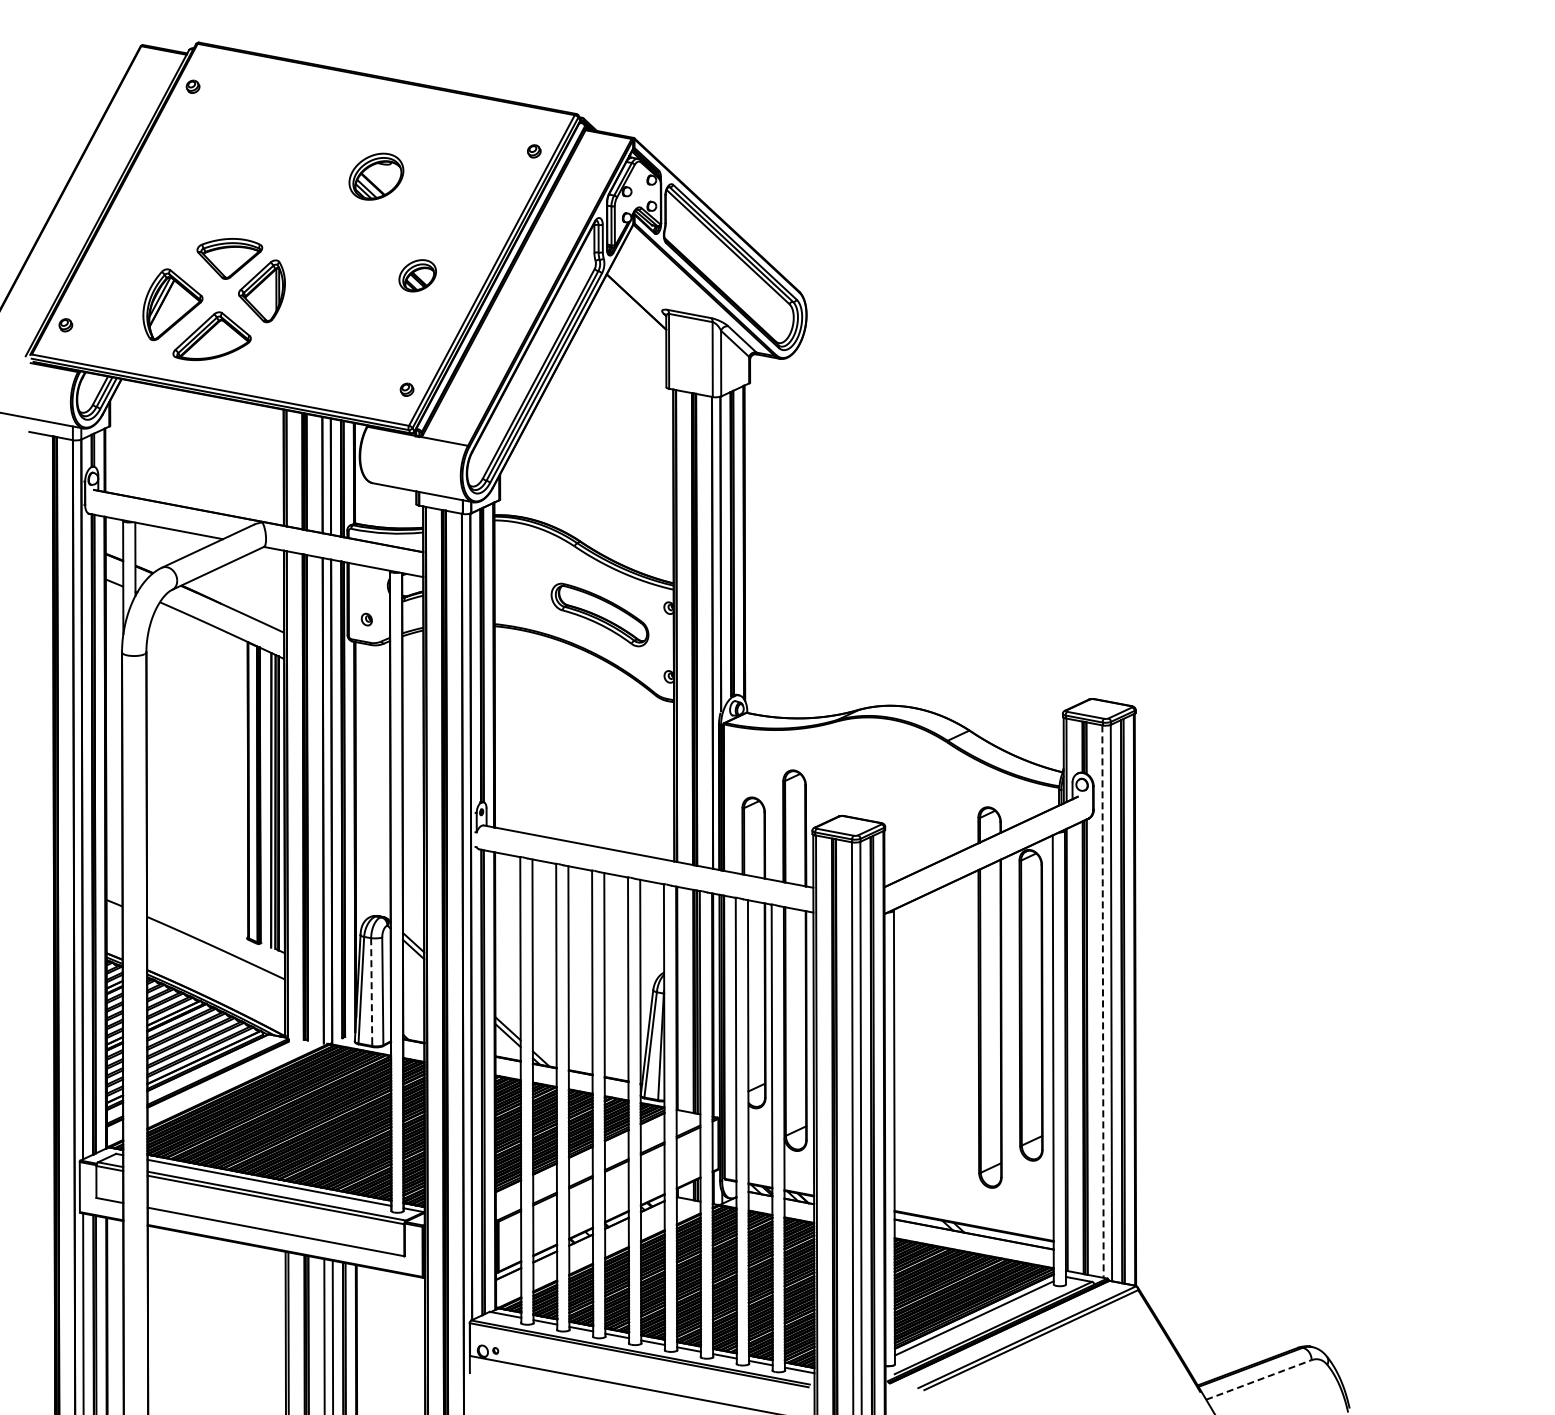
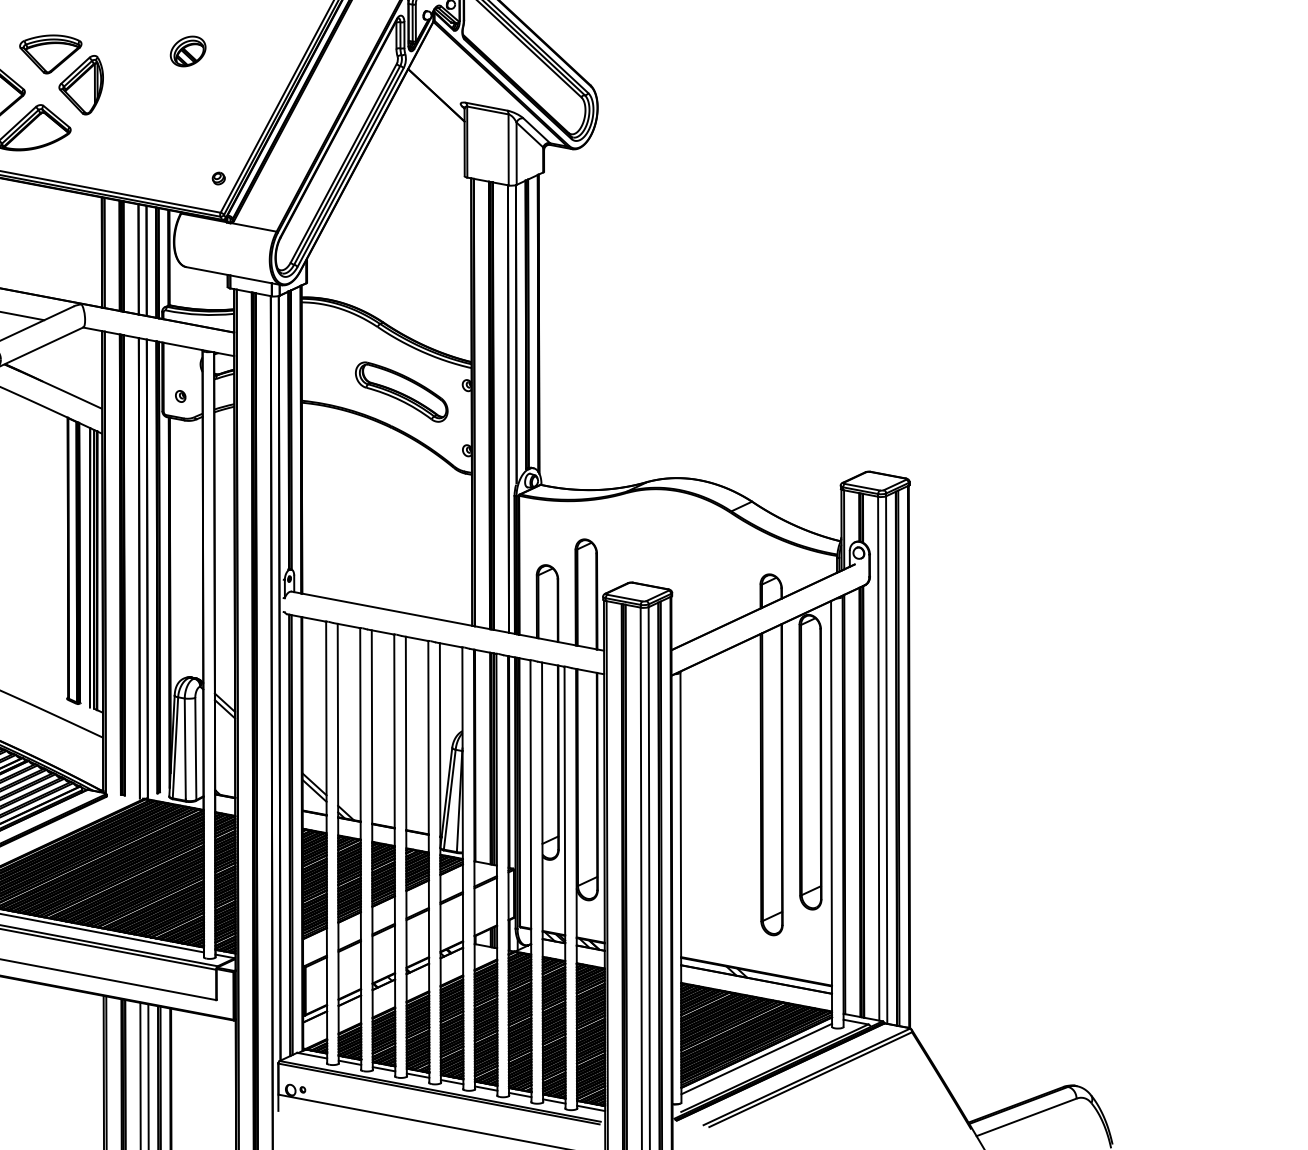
part: (417, 275) -> (187, 51), moved
line: (371, 991) -> (185, 749), dashed -> solid
line: (1103, 1002) -> (879, 759), dashed -> solid
line: (1259, 1379) -> (1027, 1116), dashed -> solid

